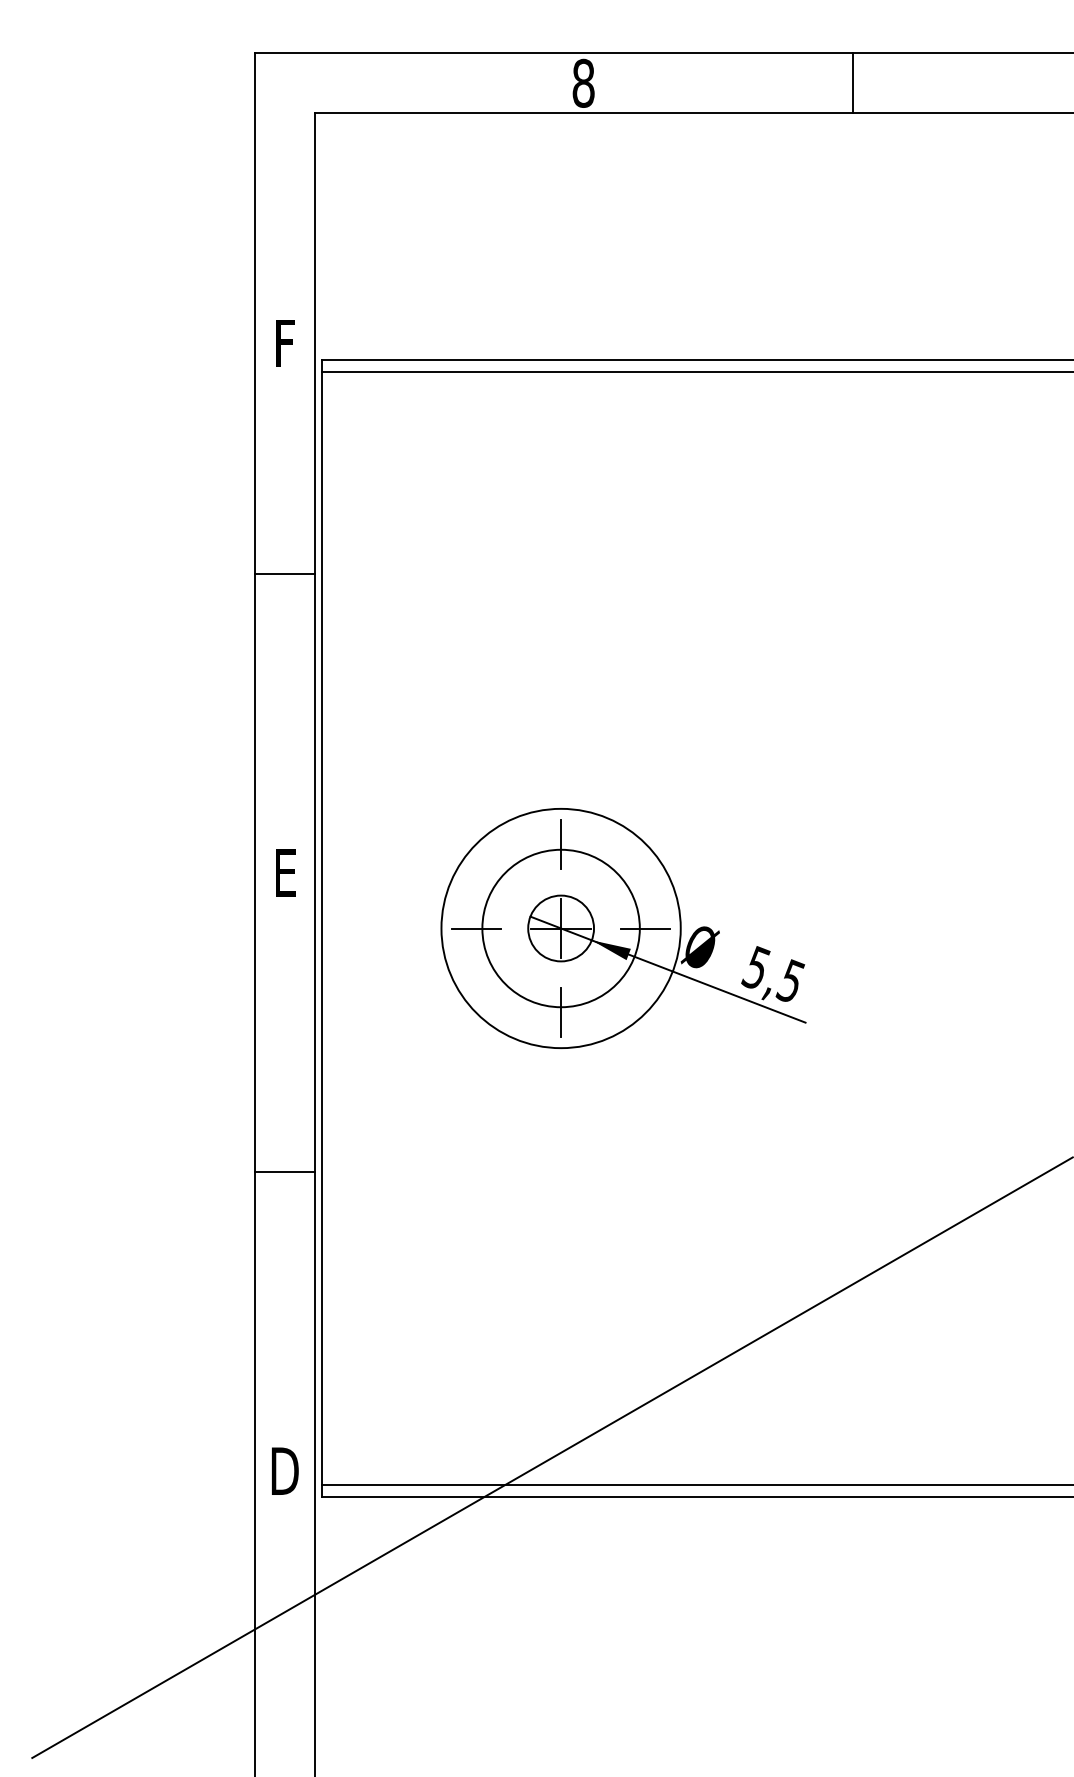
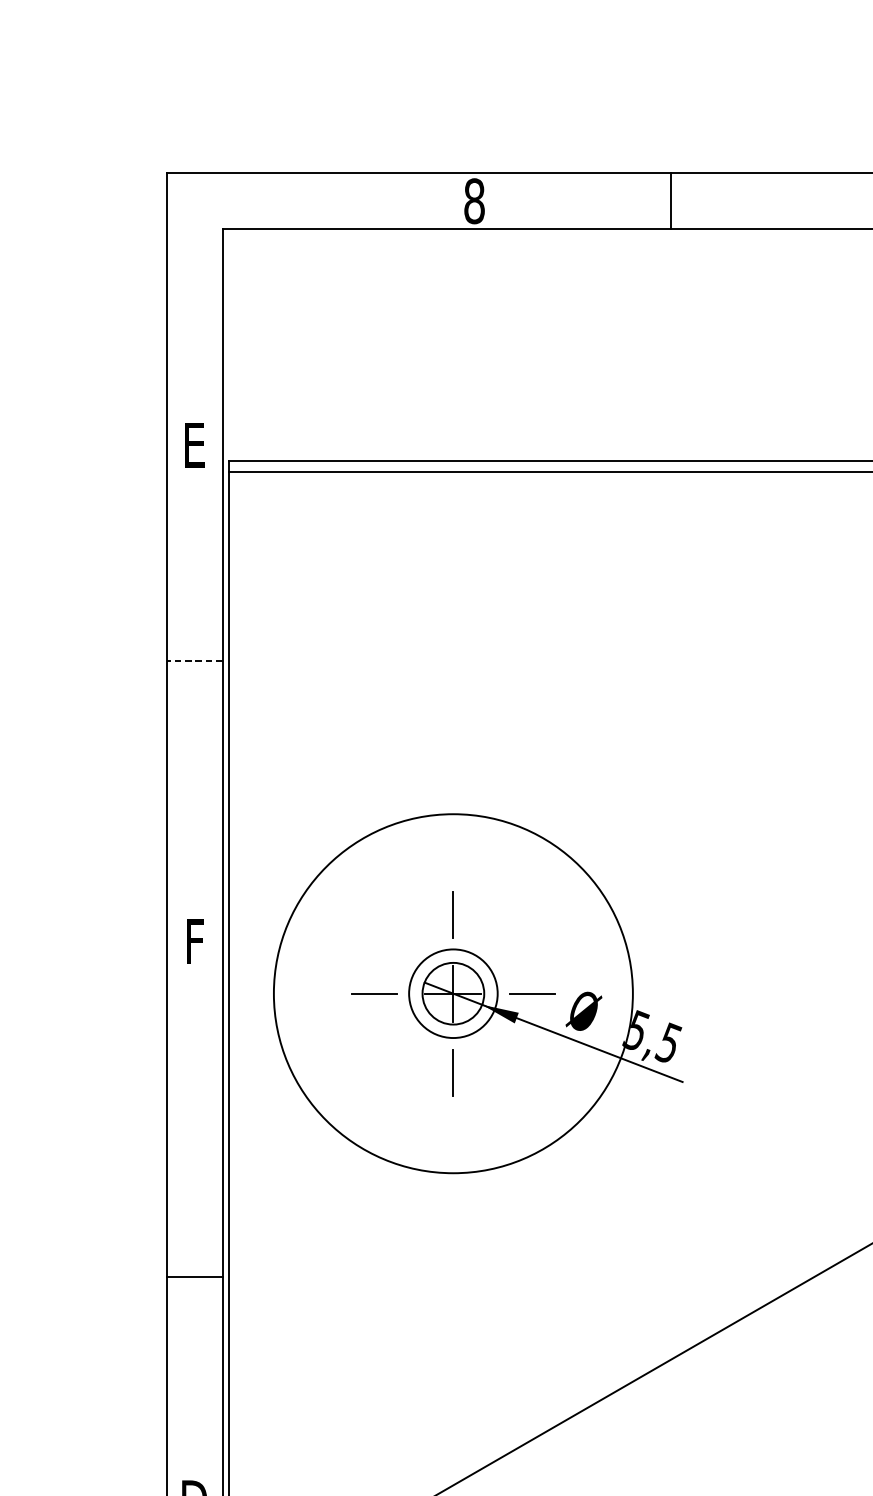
line: (853, 83) -> (671, 201), moved
text: (285, 343) -> (194, 445), F -> E
line: (285, 573) -> (194, 660), solid -> dashed
text: (285, 872) -> (194, 941), E -> F
circle: (560, 928) -> (452, 993), size x0.6
circle: (560, 928) -> (452, 993), size x1.6
line: (285, 1171) -> (194, 1276), moved

